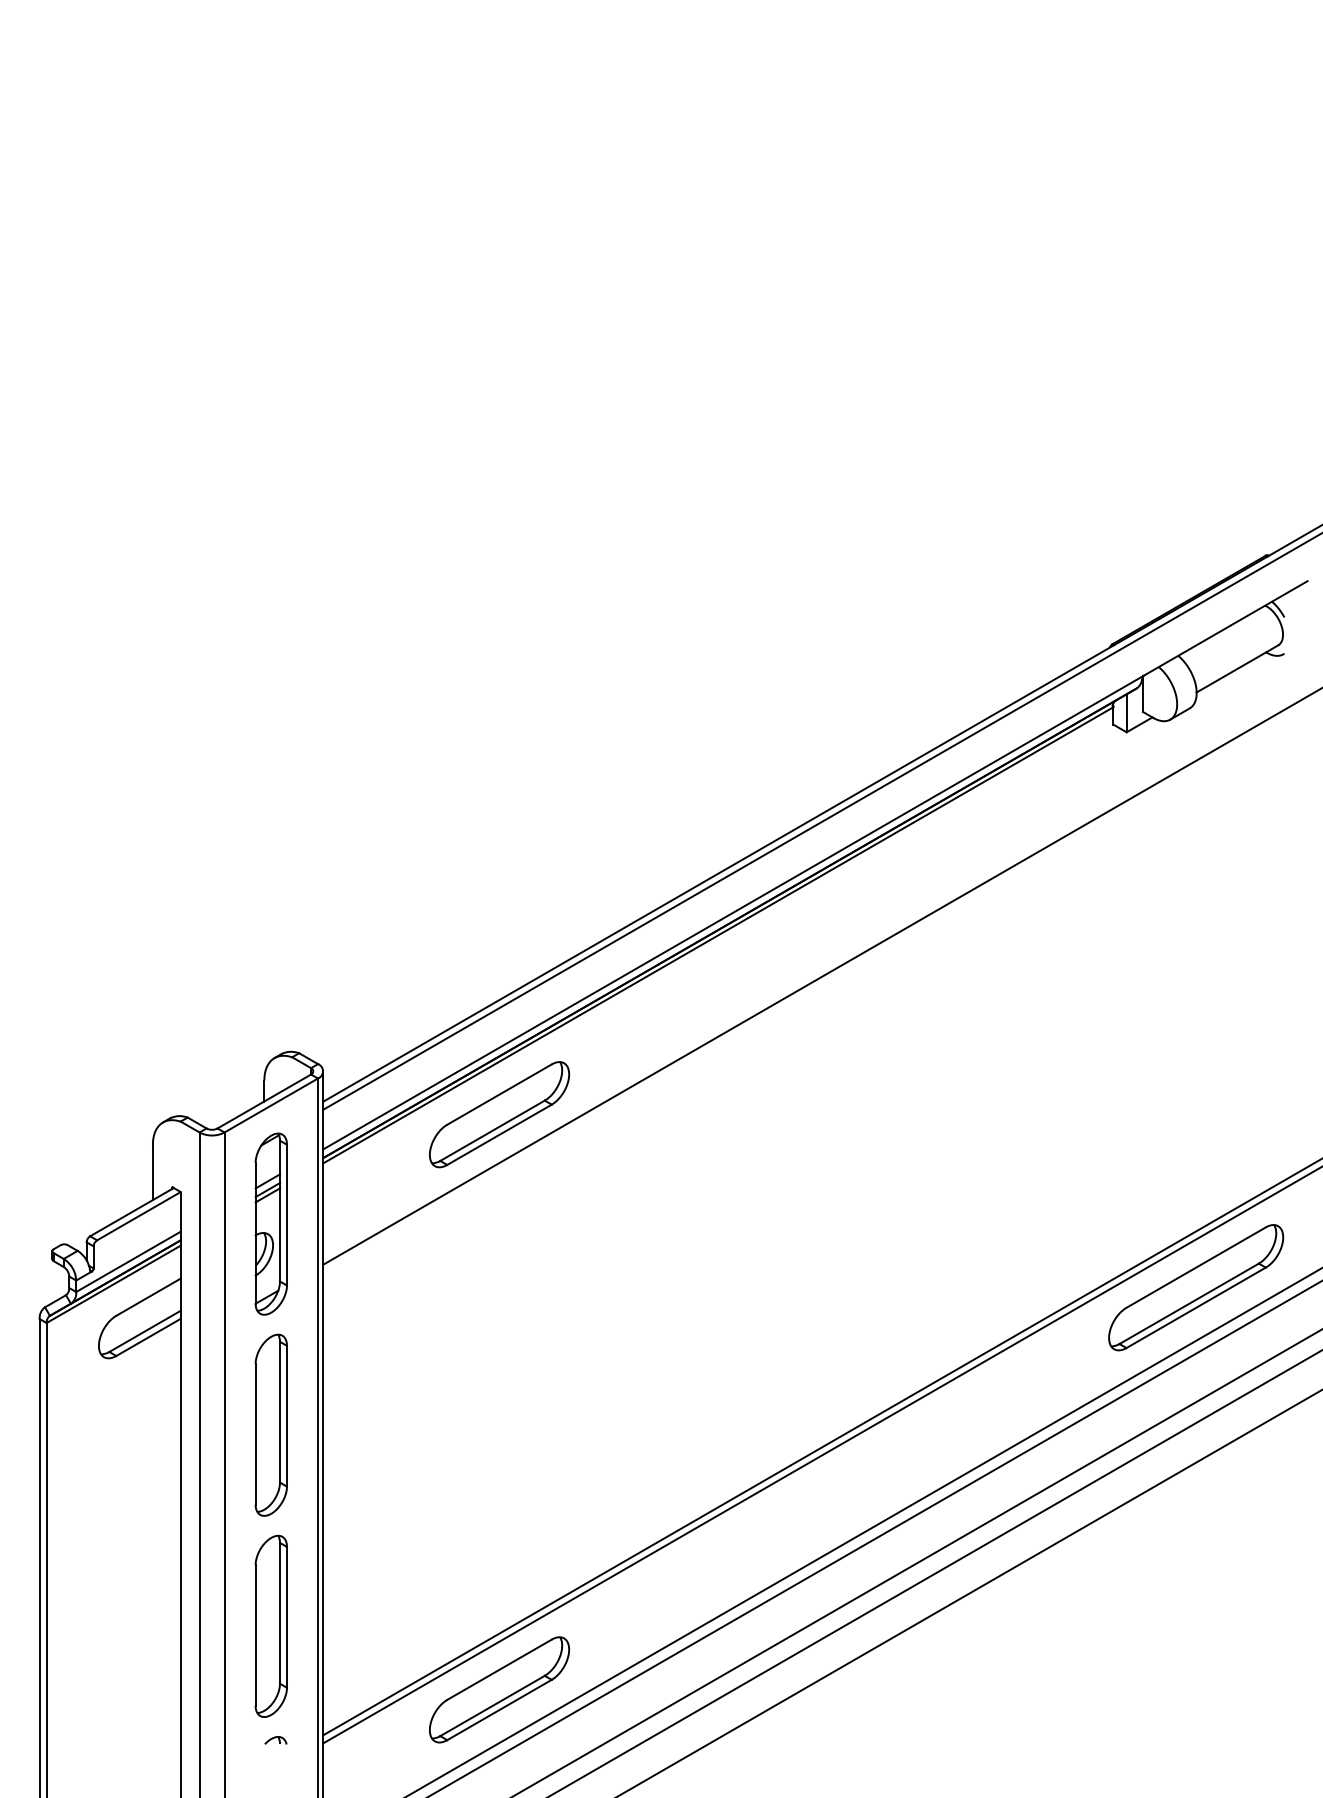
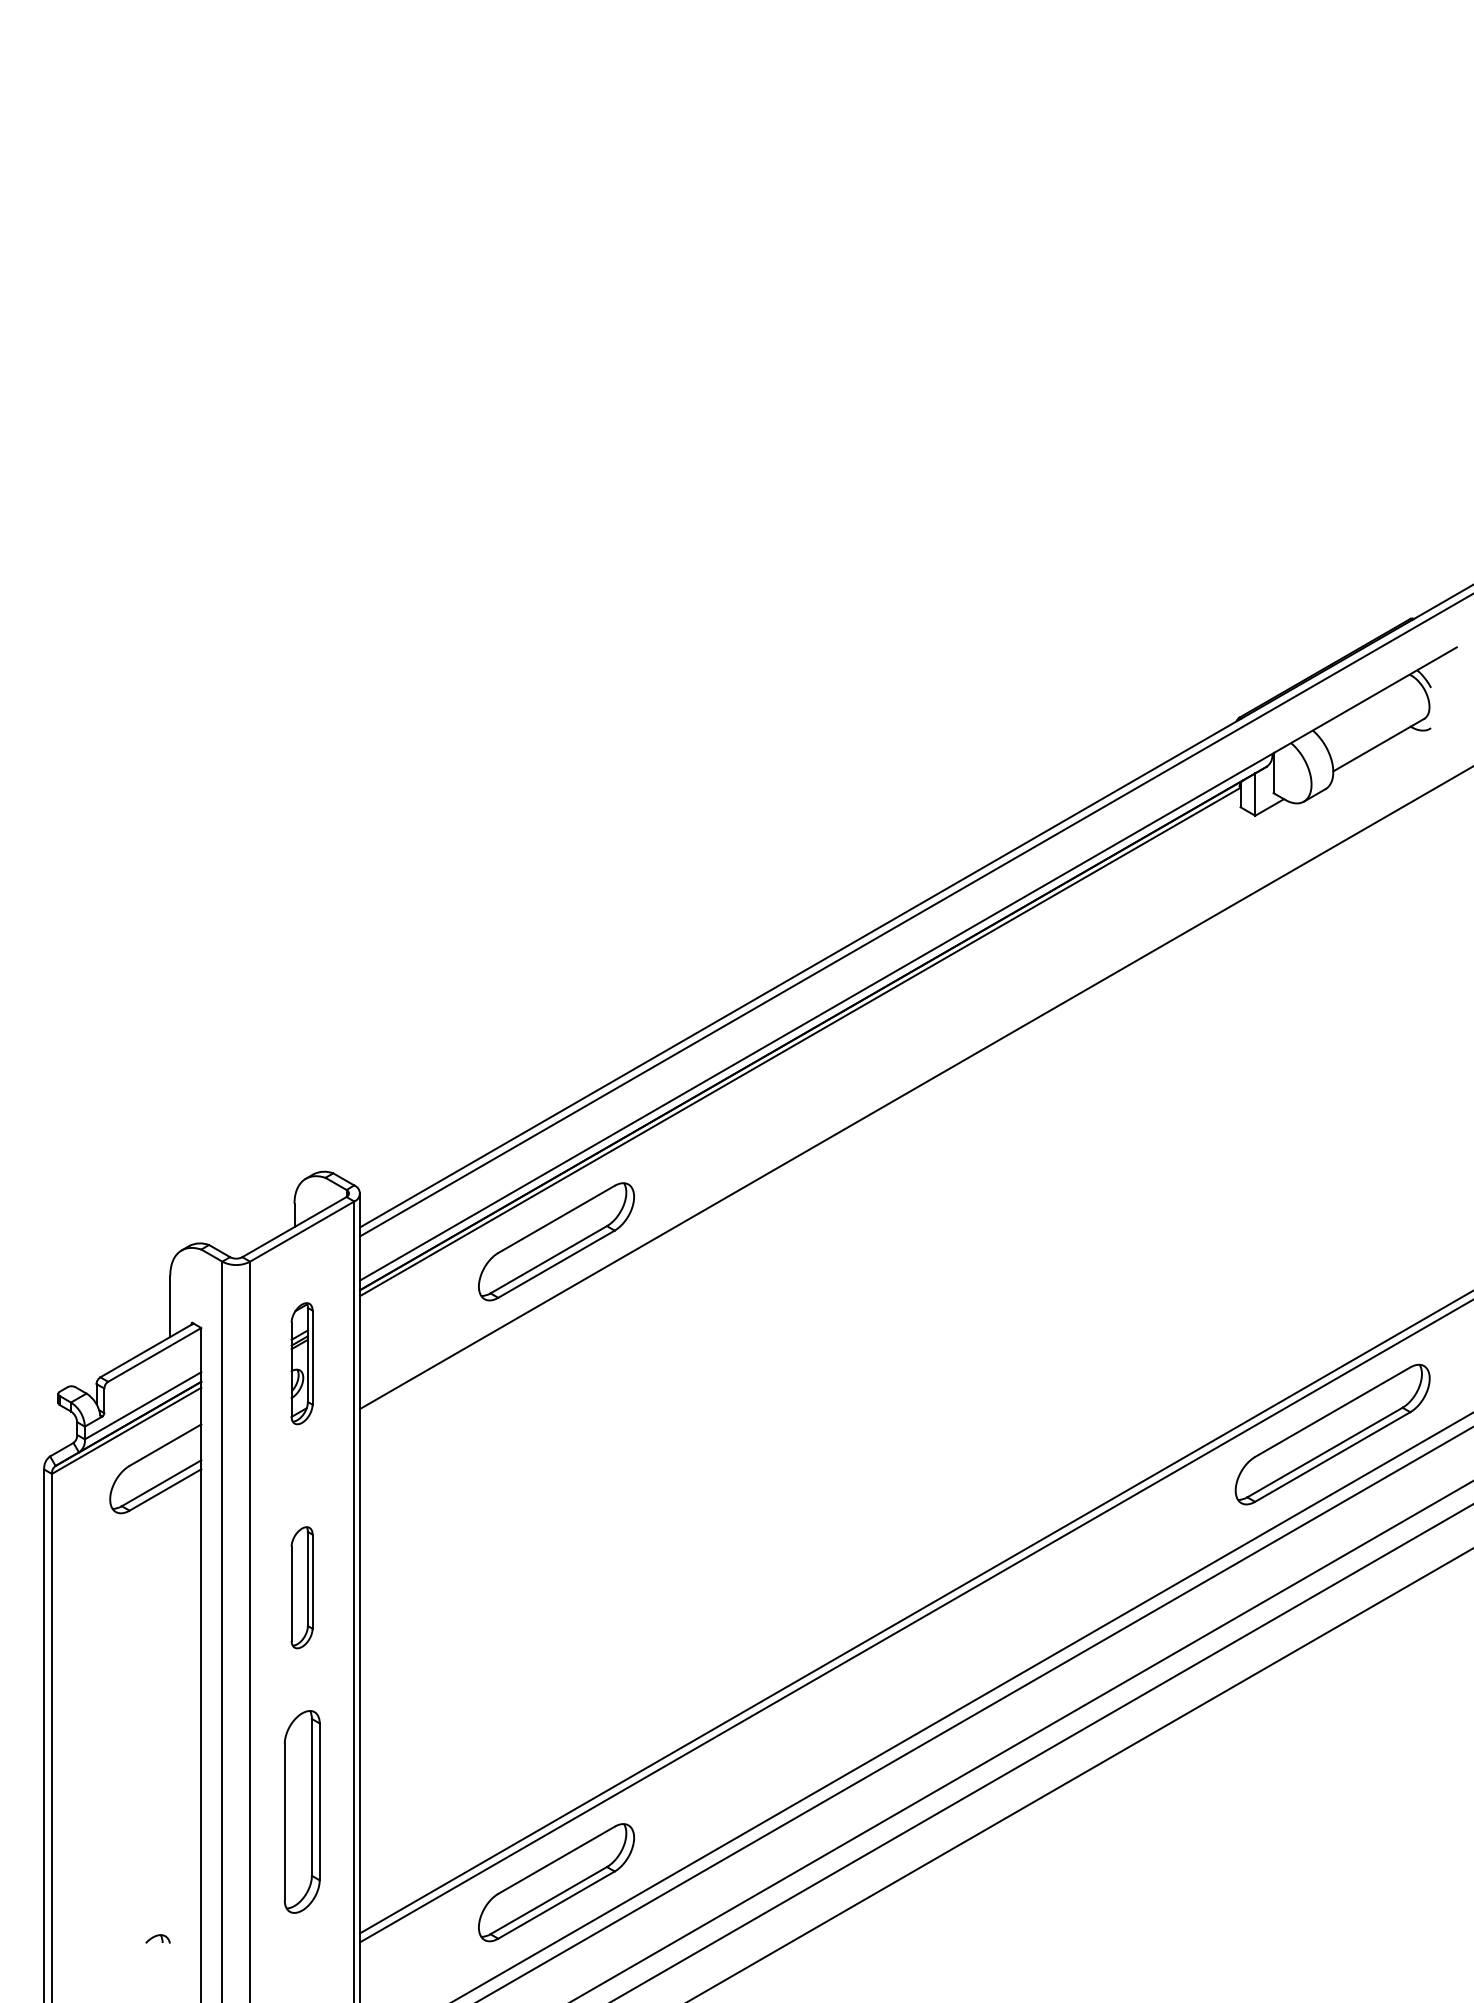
part: (270, 1223) -> (301, 1363), size x0.6
part: (270, 1424) -> (301, 1587), size x0.6
part: (275, 1740) -> (157, 1939), moved

